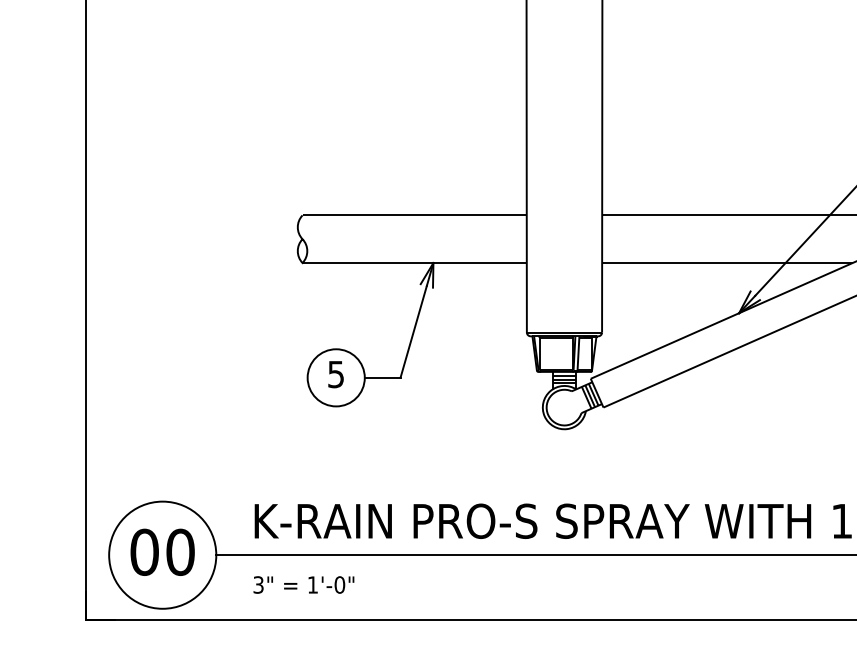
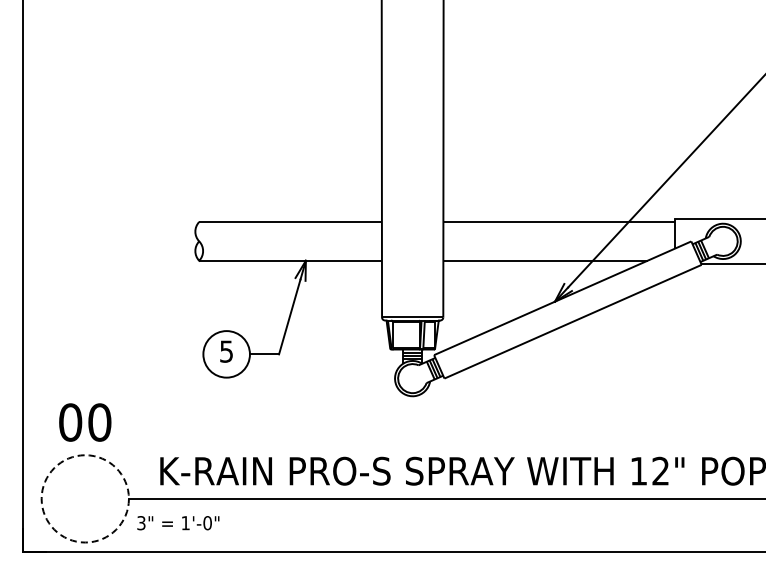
text: (162, 552) -> (85, 422), moved
circle: (161, 554) -> (84, 498), solid -> dashed
text: (304, 585) -> (178, 523), moved

